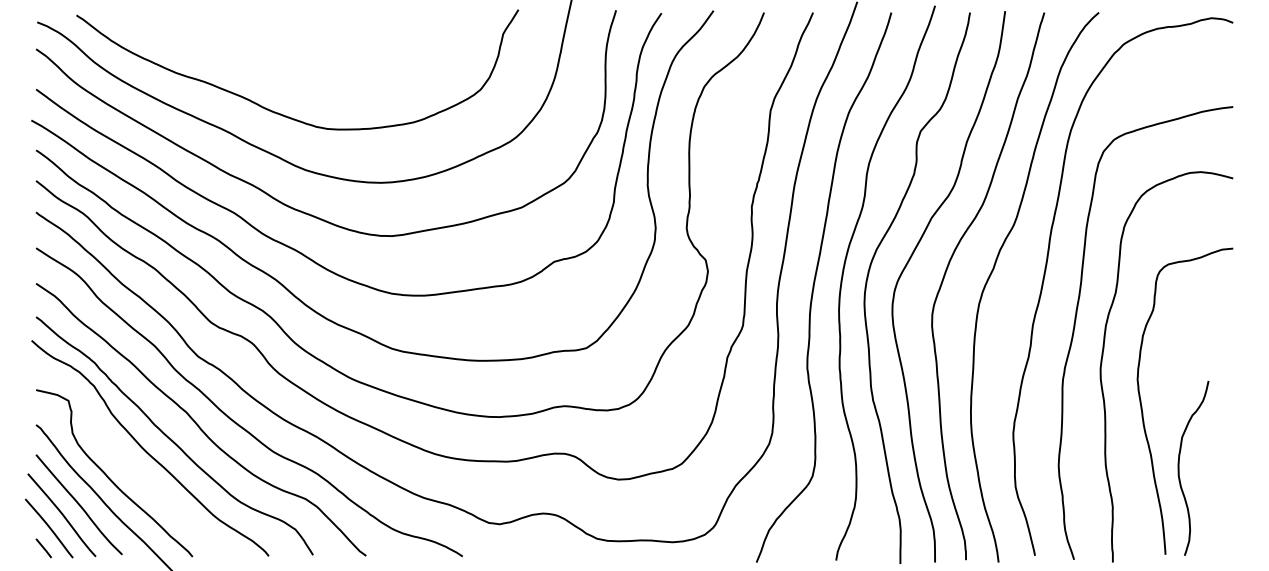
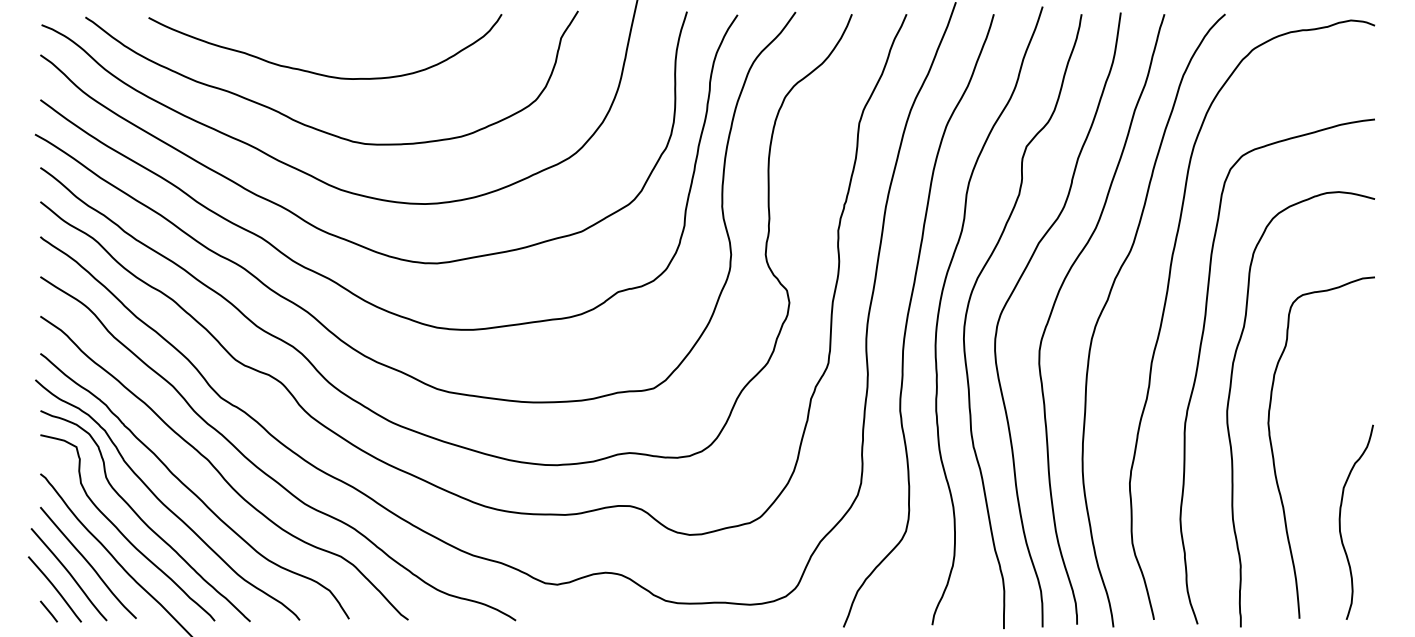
curve: (286, 65) -> (319, 73), added
curve: (127, 465) -> (142, 519), added
curve: (1179, 467) -> (1340, 521), moved

